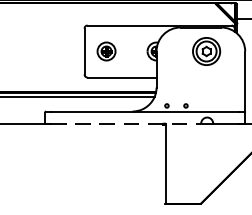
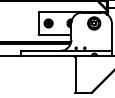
line: (128, 123) -> (58, 56), dashed -> solid

